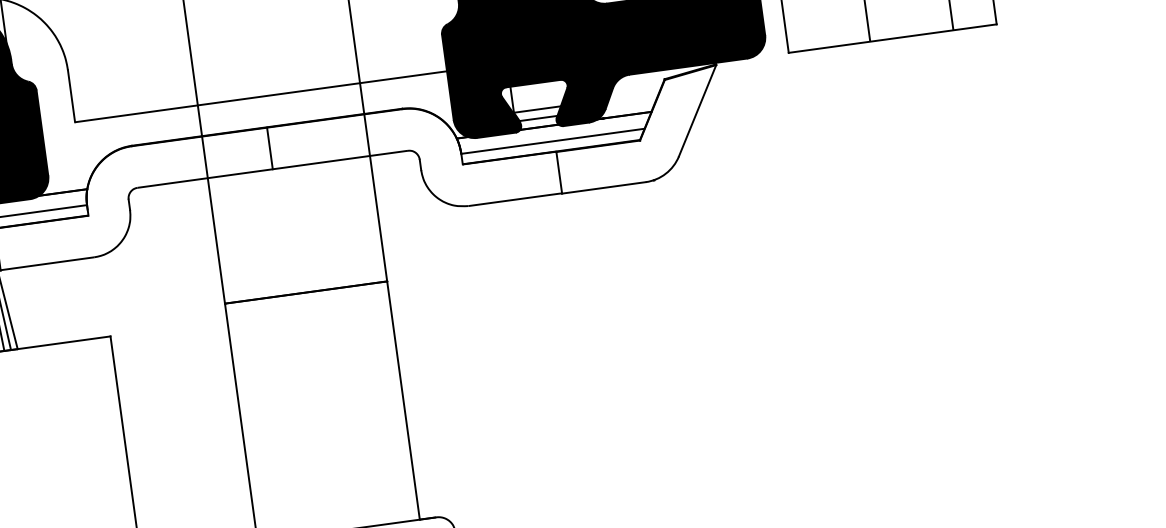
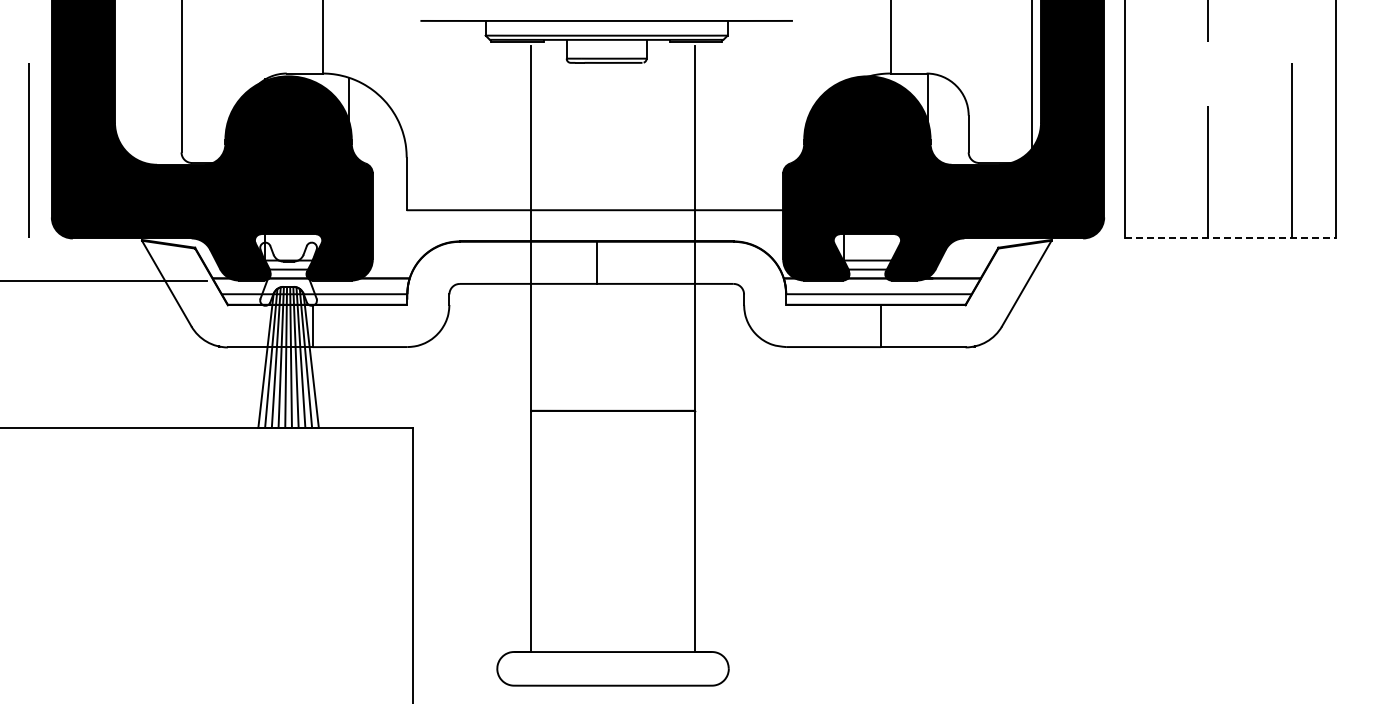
line: (892, 38) -> (1230, 238), solid -> dashed

